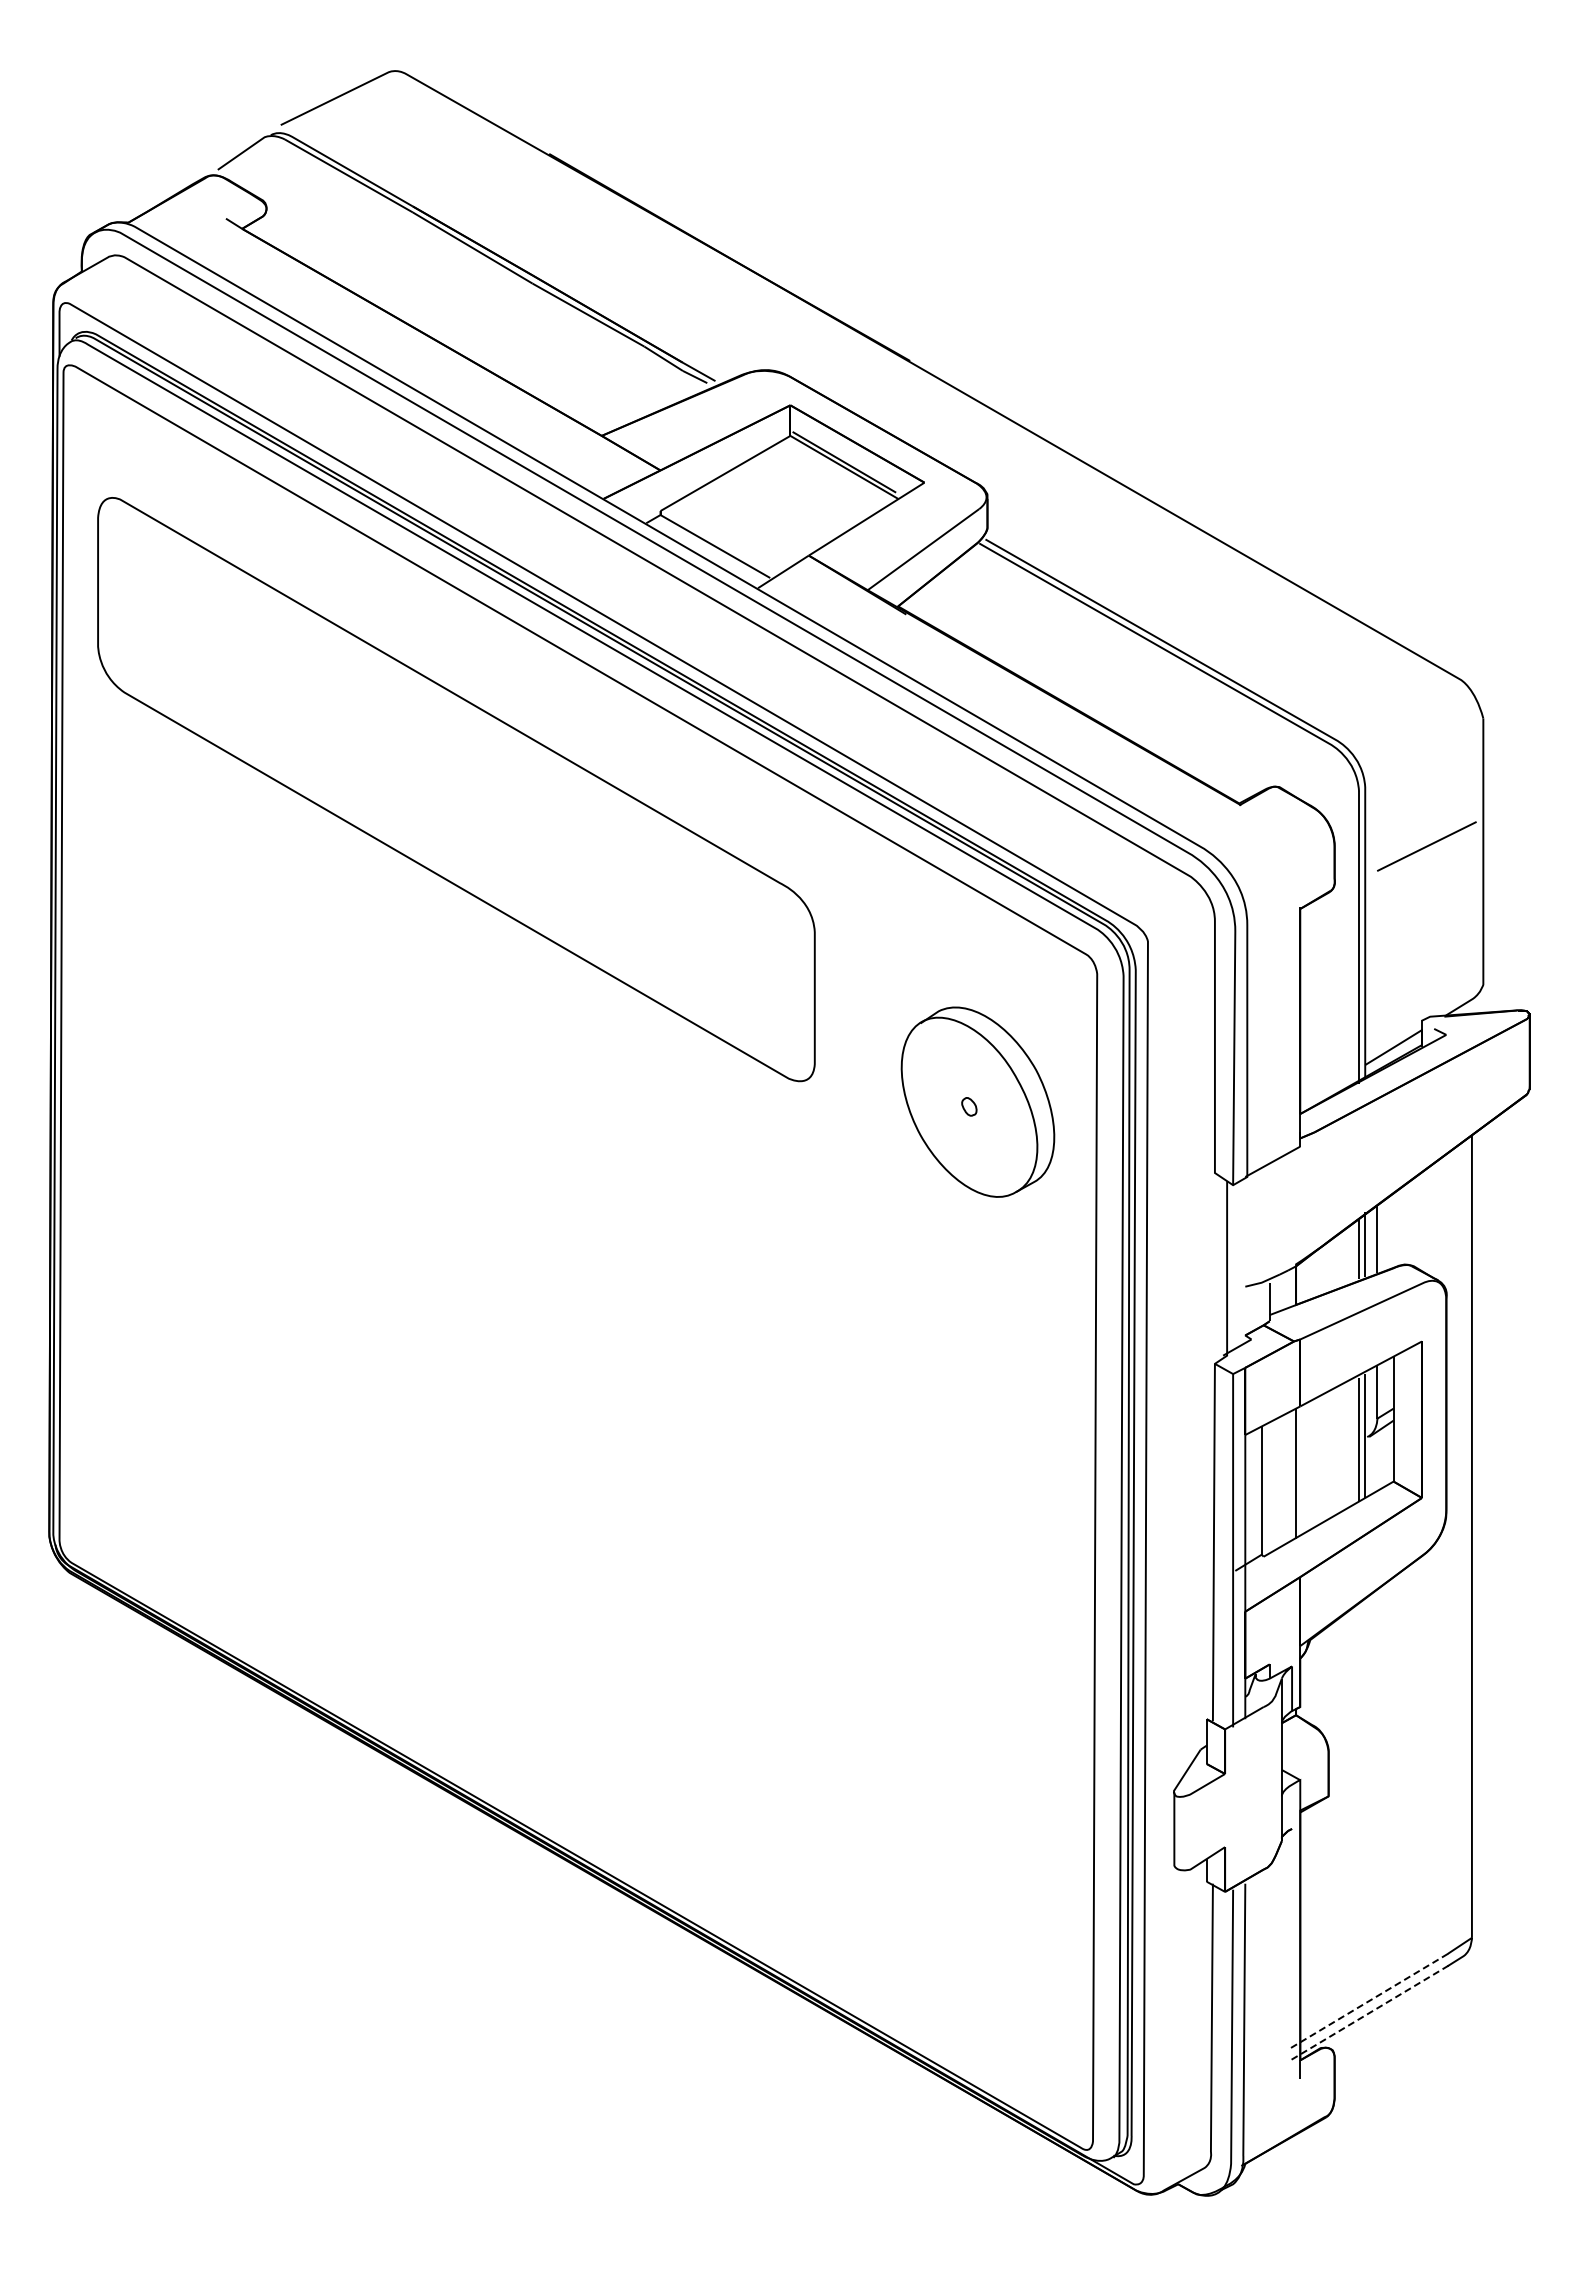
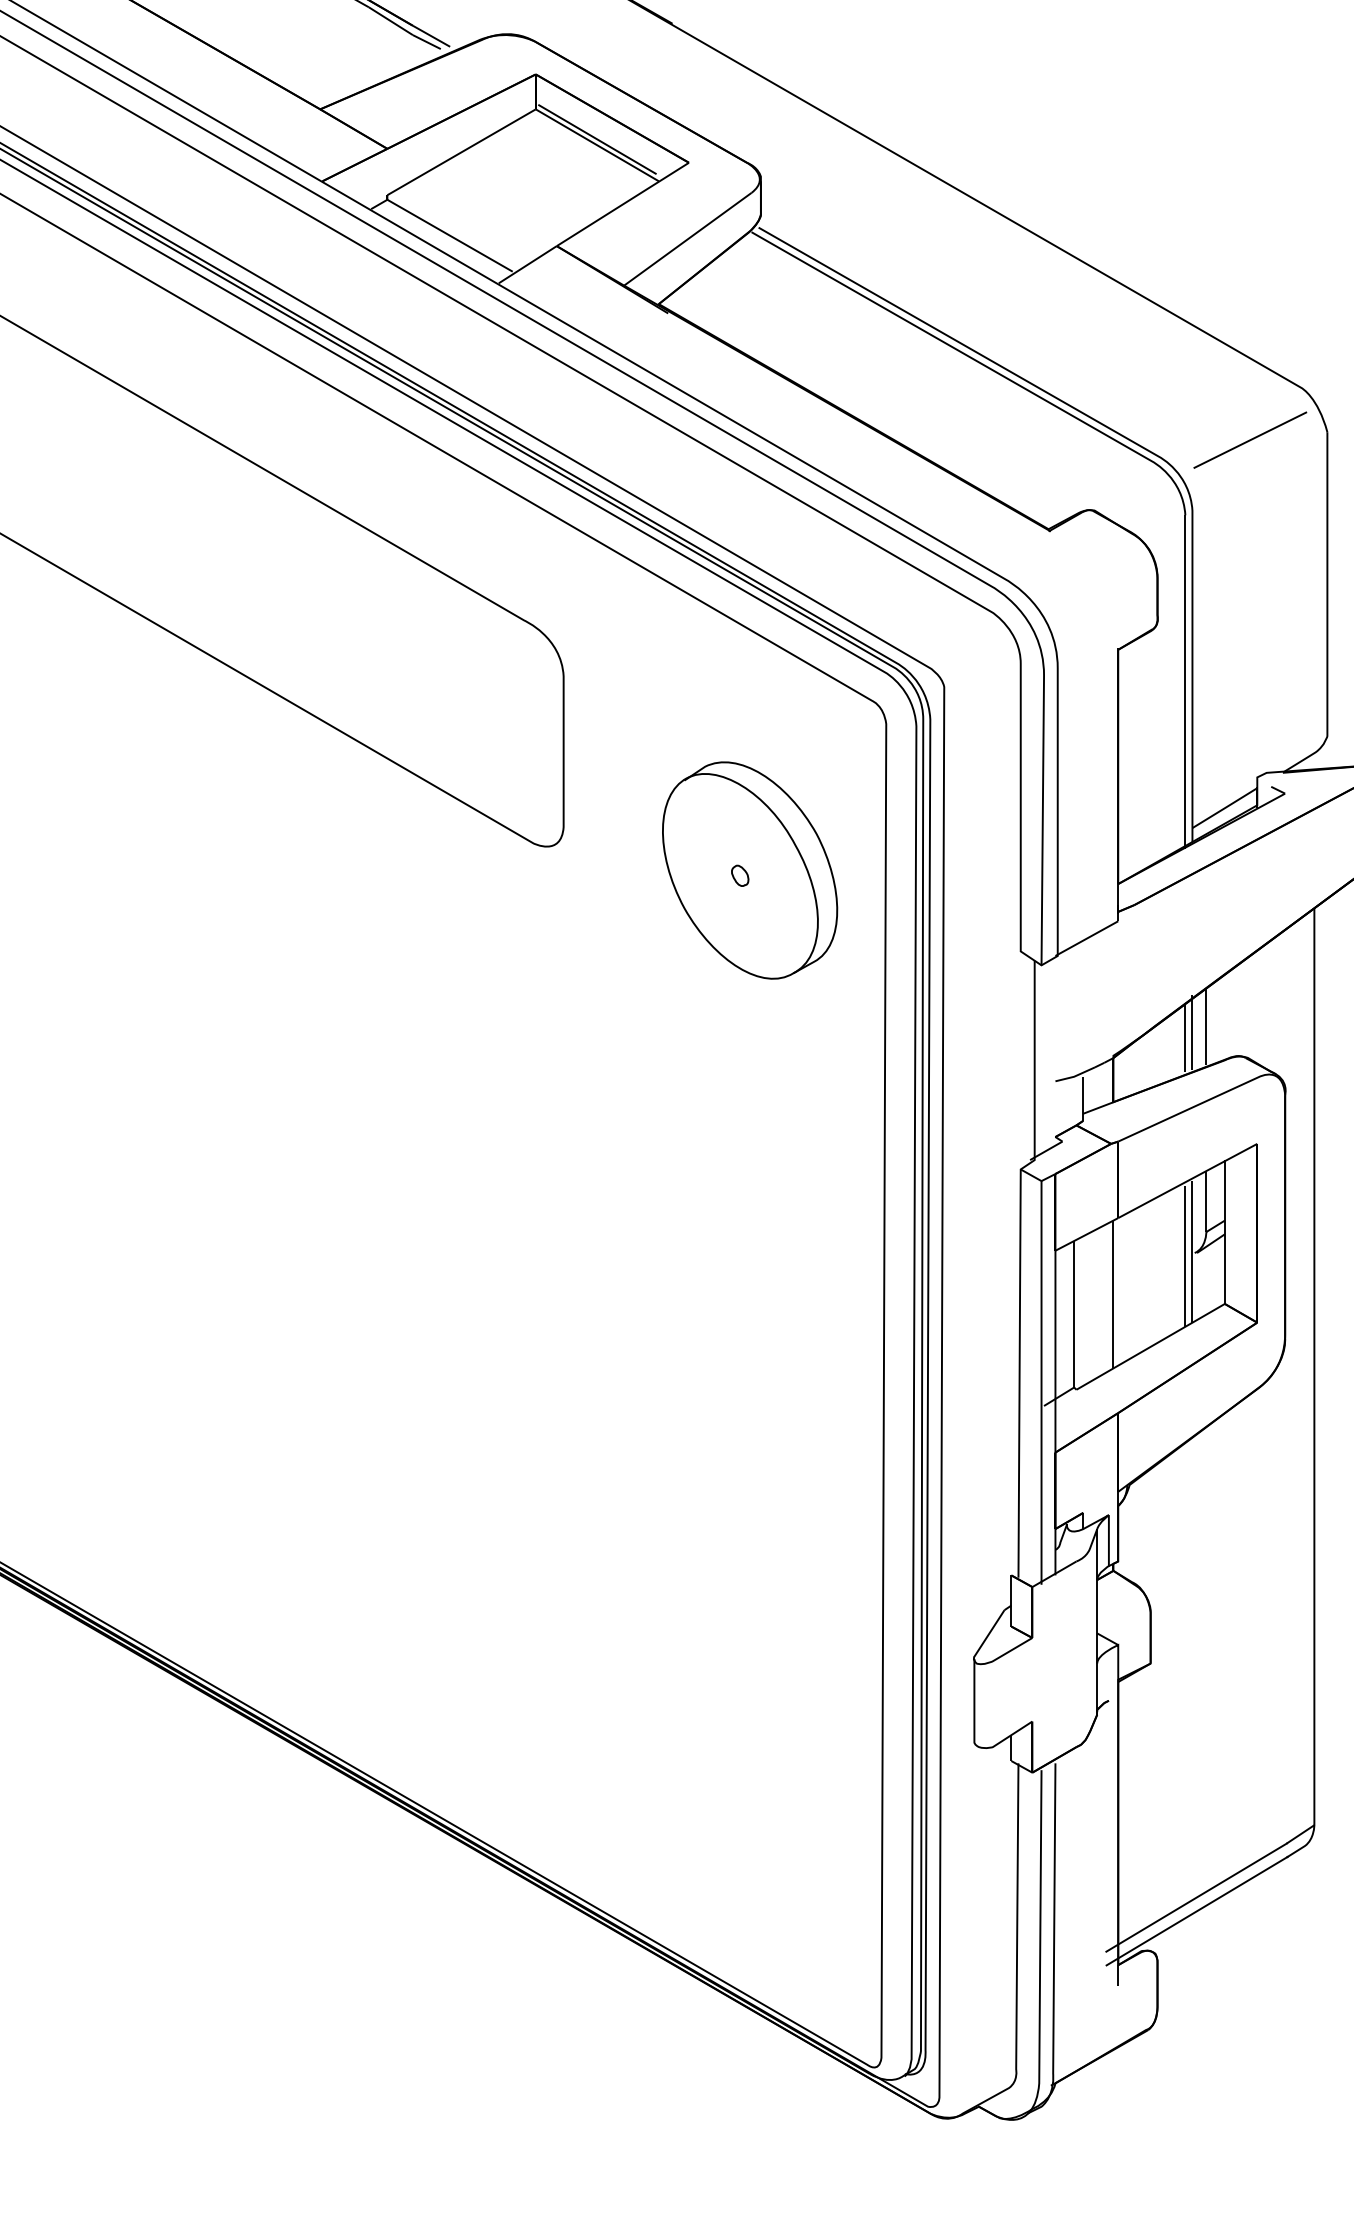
line: (1426, 846) -> (1249, 440), moved
line: (1368, 2001) -> (1196, 1897), dashed -> solid
line: (1368, 2013) -> (1196, 1911), dashed -> solid

